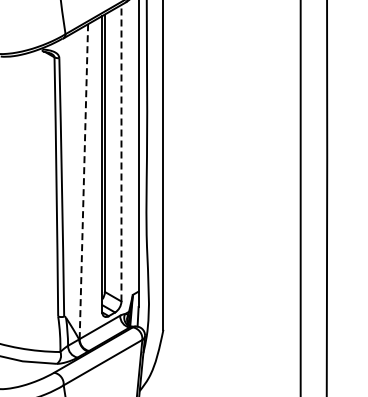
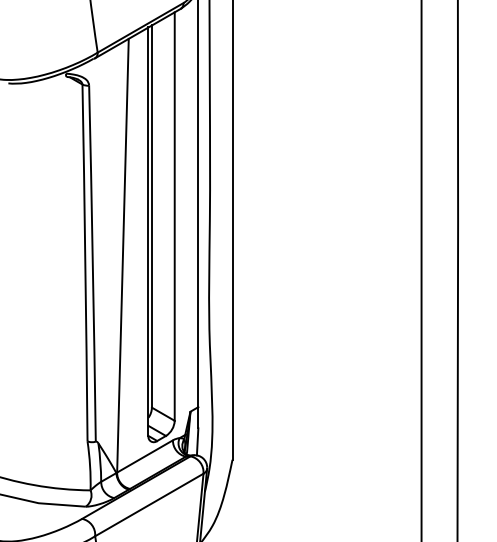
line: (121, 152) -> (174, 215), dashed -> solid
line: (83, 182) -> (122, 256), dashed -> solid

